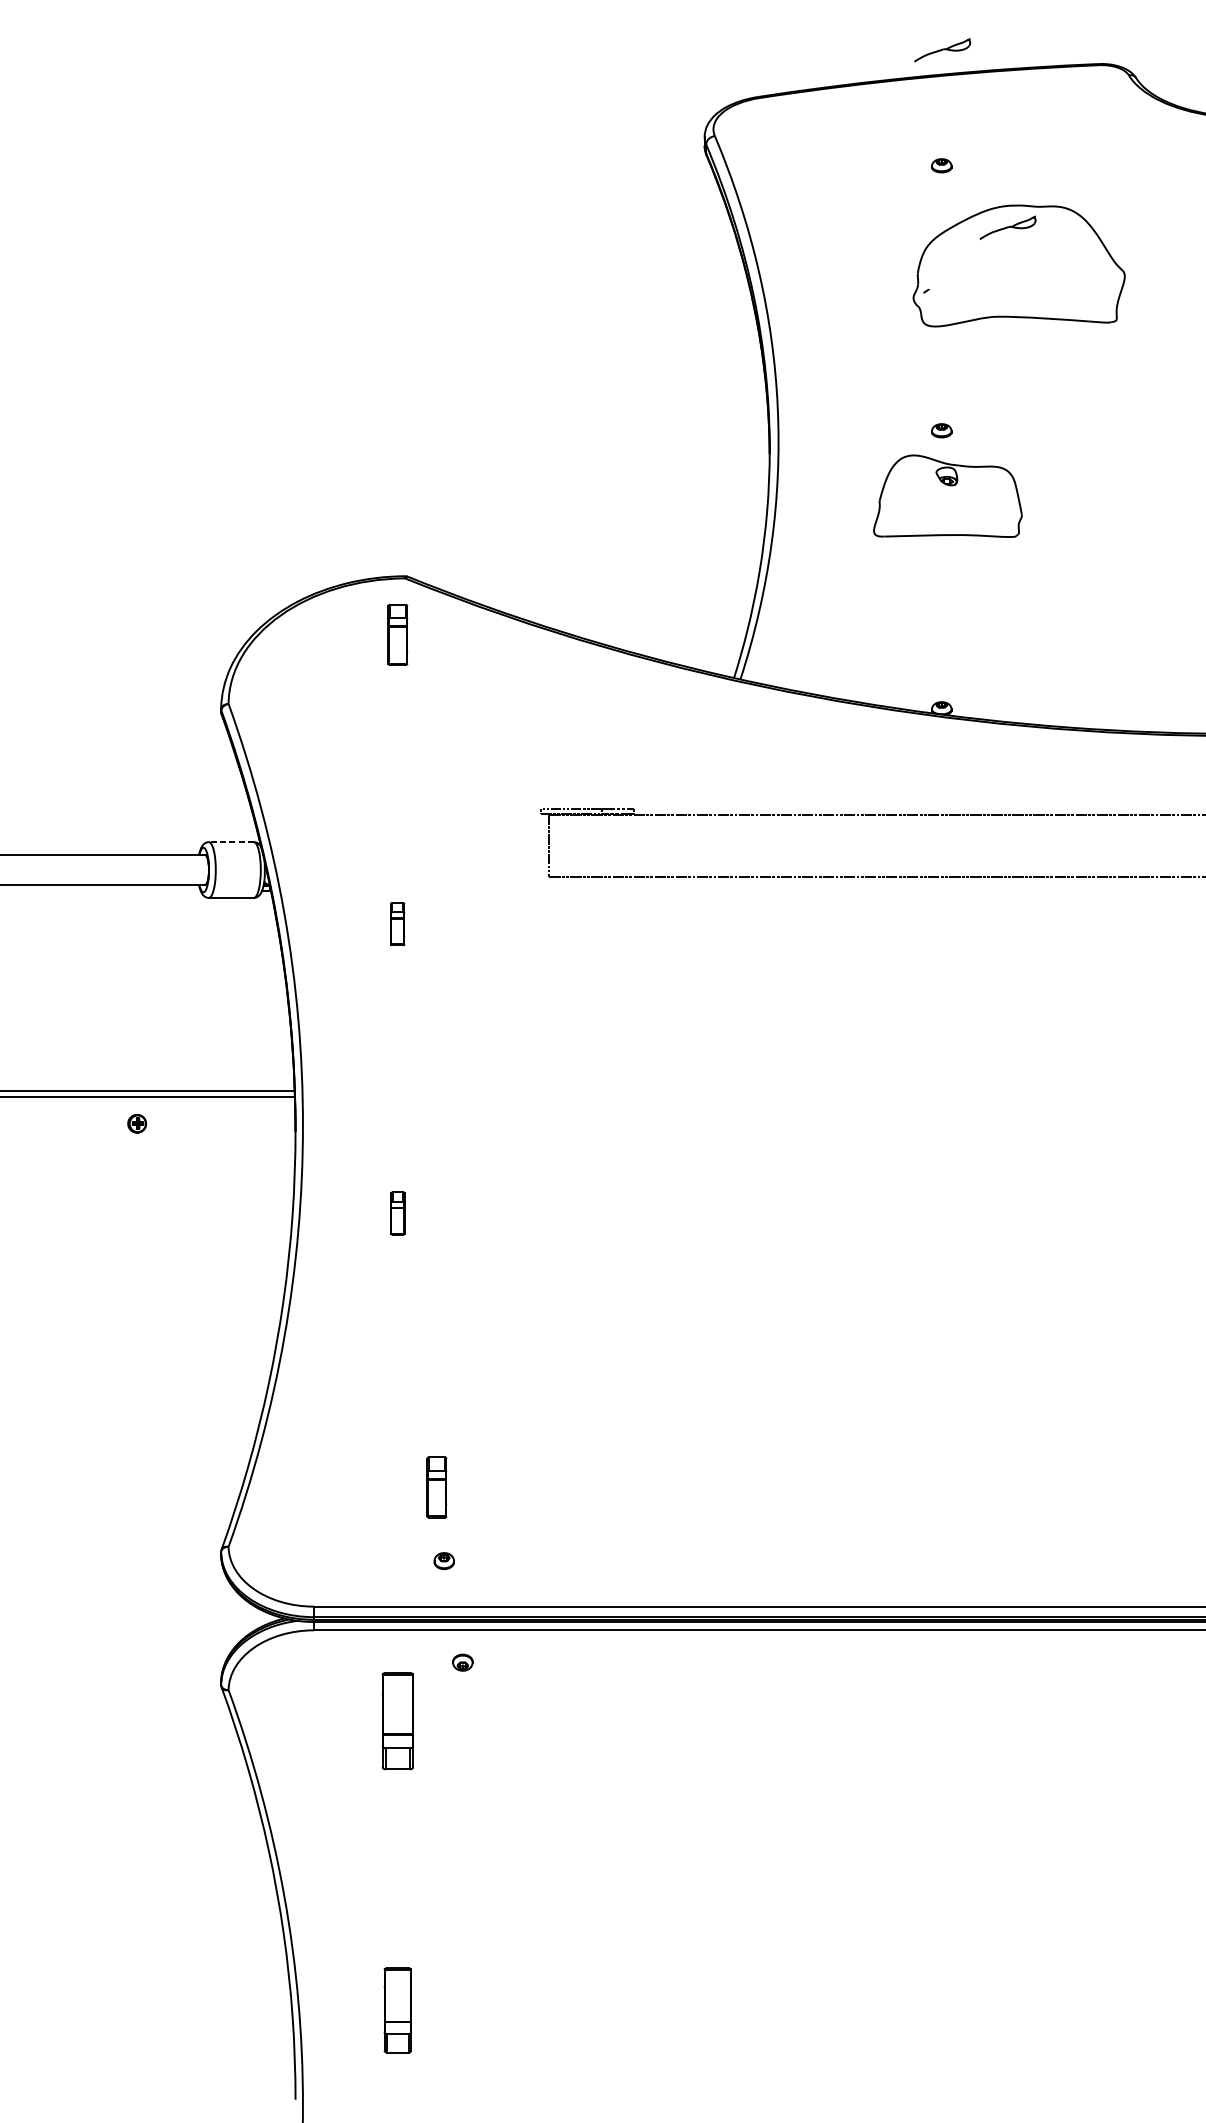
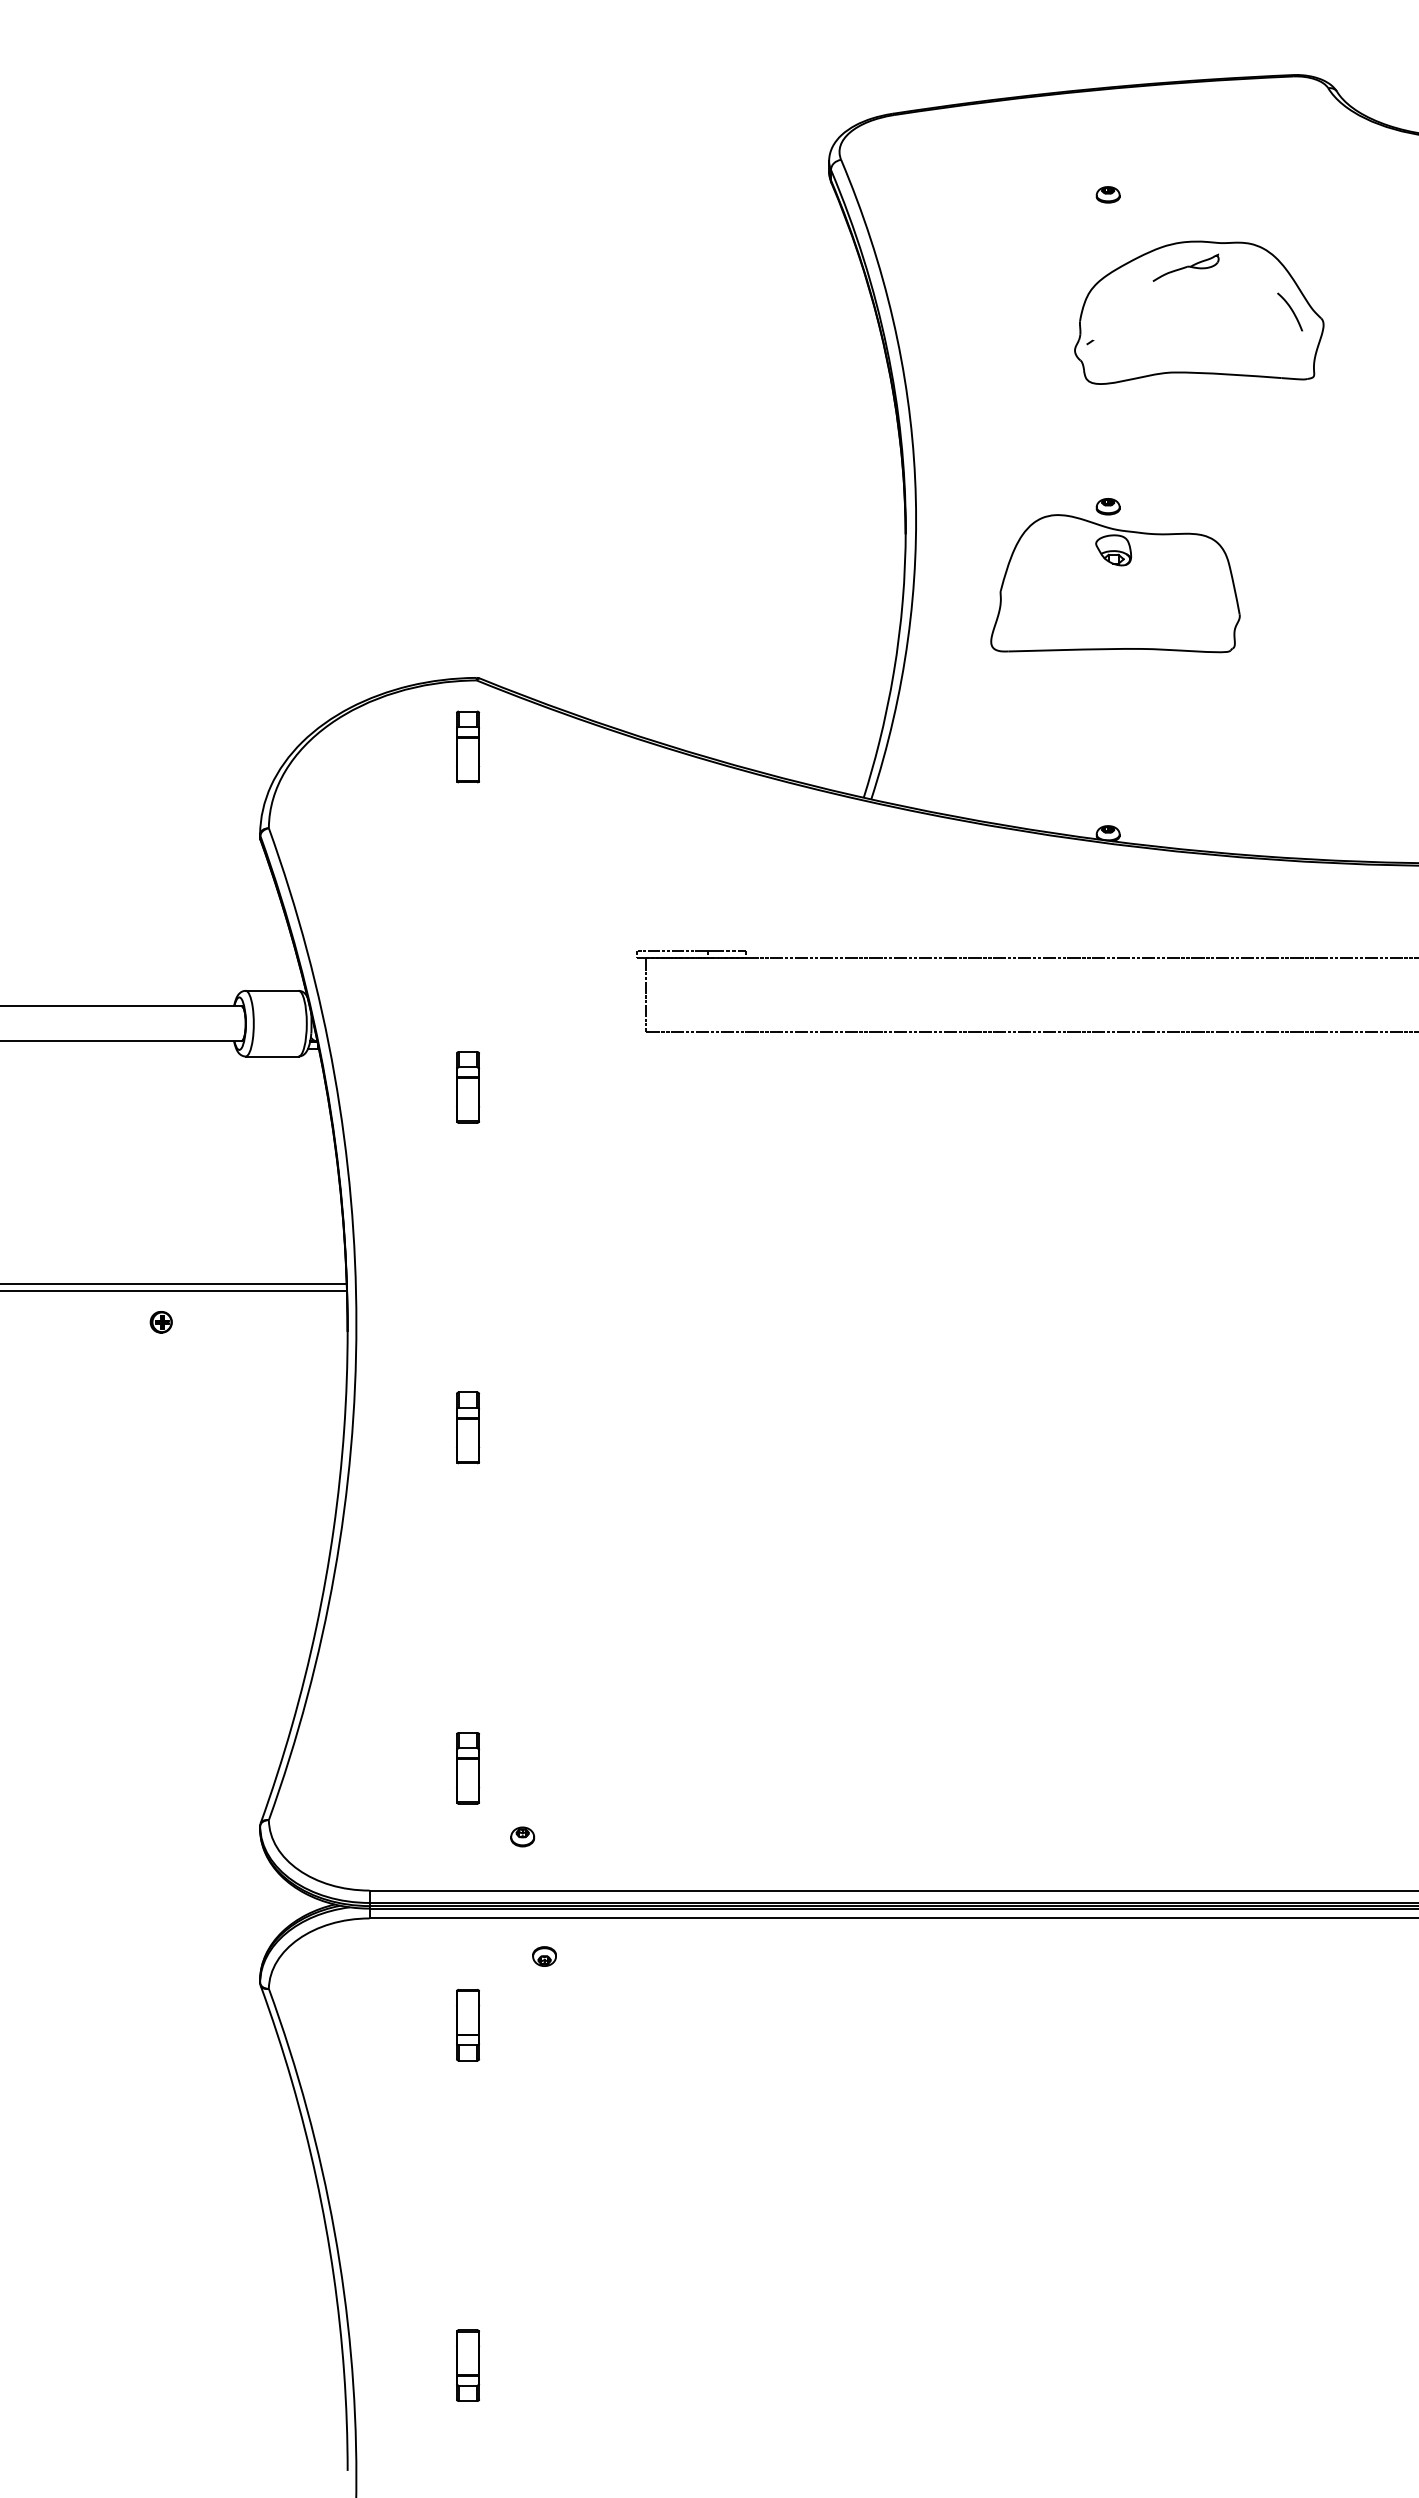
part: (942, 49) -> (1108, 58), removed
curve: (1097, 264) -> (1291, 311), added
part: (947, 496) -> (1115, 583), size x1.43
line: (230, 841) -> (271, 990), dashed -> solid
part: (397, 924) -> (467, 1087), size x1.43
part: (398, 1213) -> (468, 1427), size x1.43
part: (436, 1487) -> (467, 1768), moved
part: (397, 1720) -> (467, 2024), size x0.62
part: (397, 2010) -> (467, 2365), size x0.71

